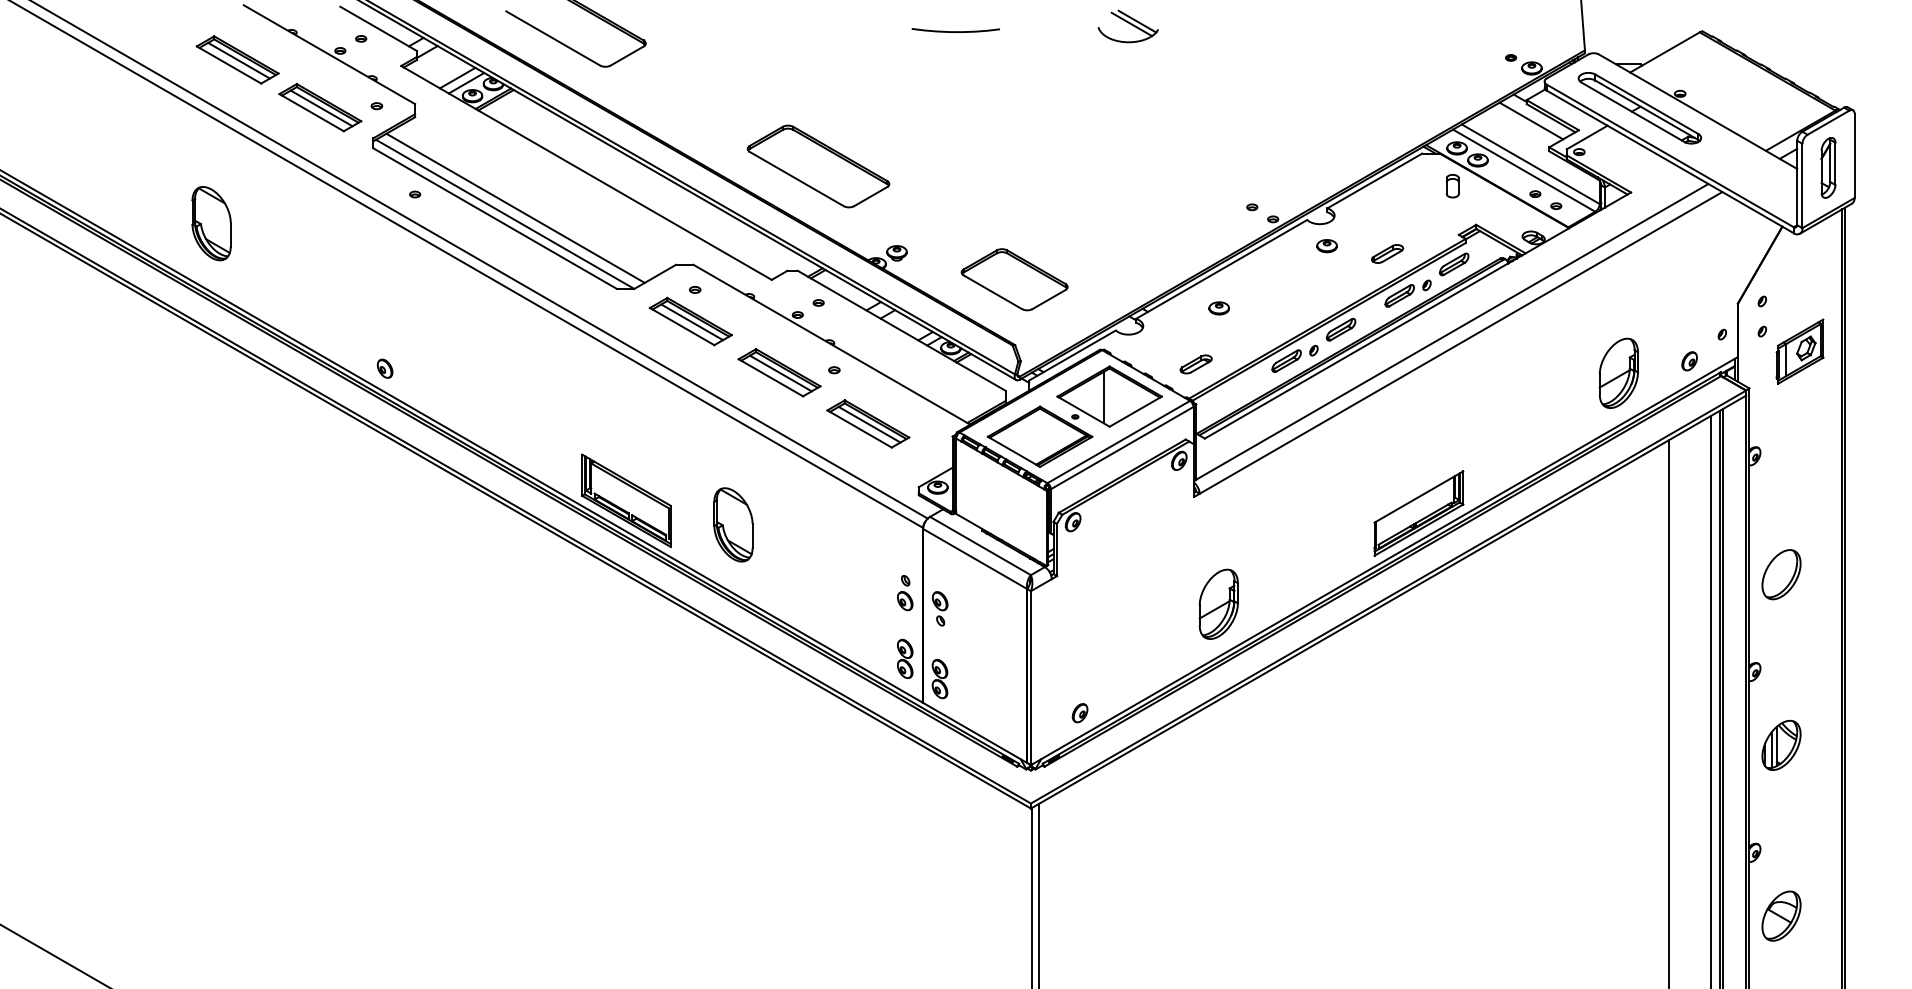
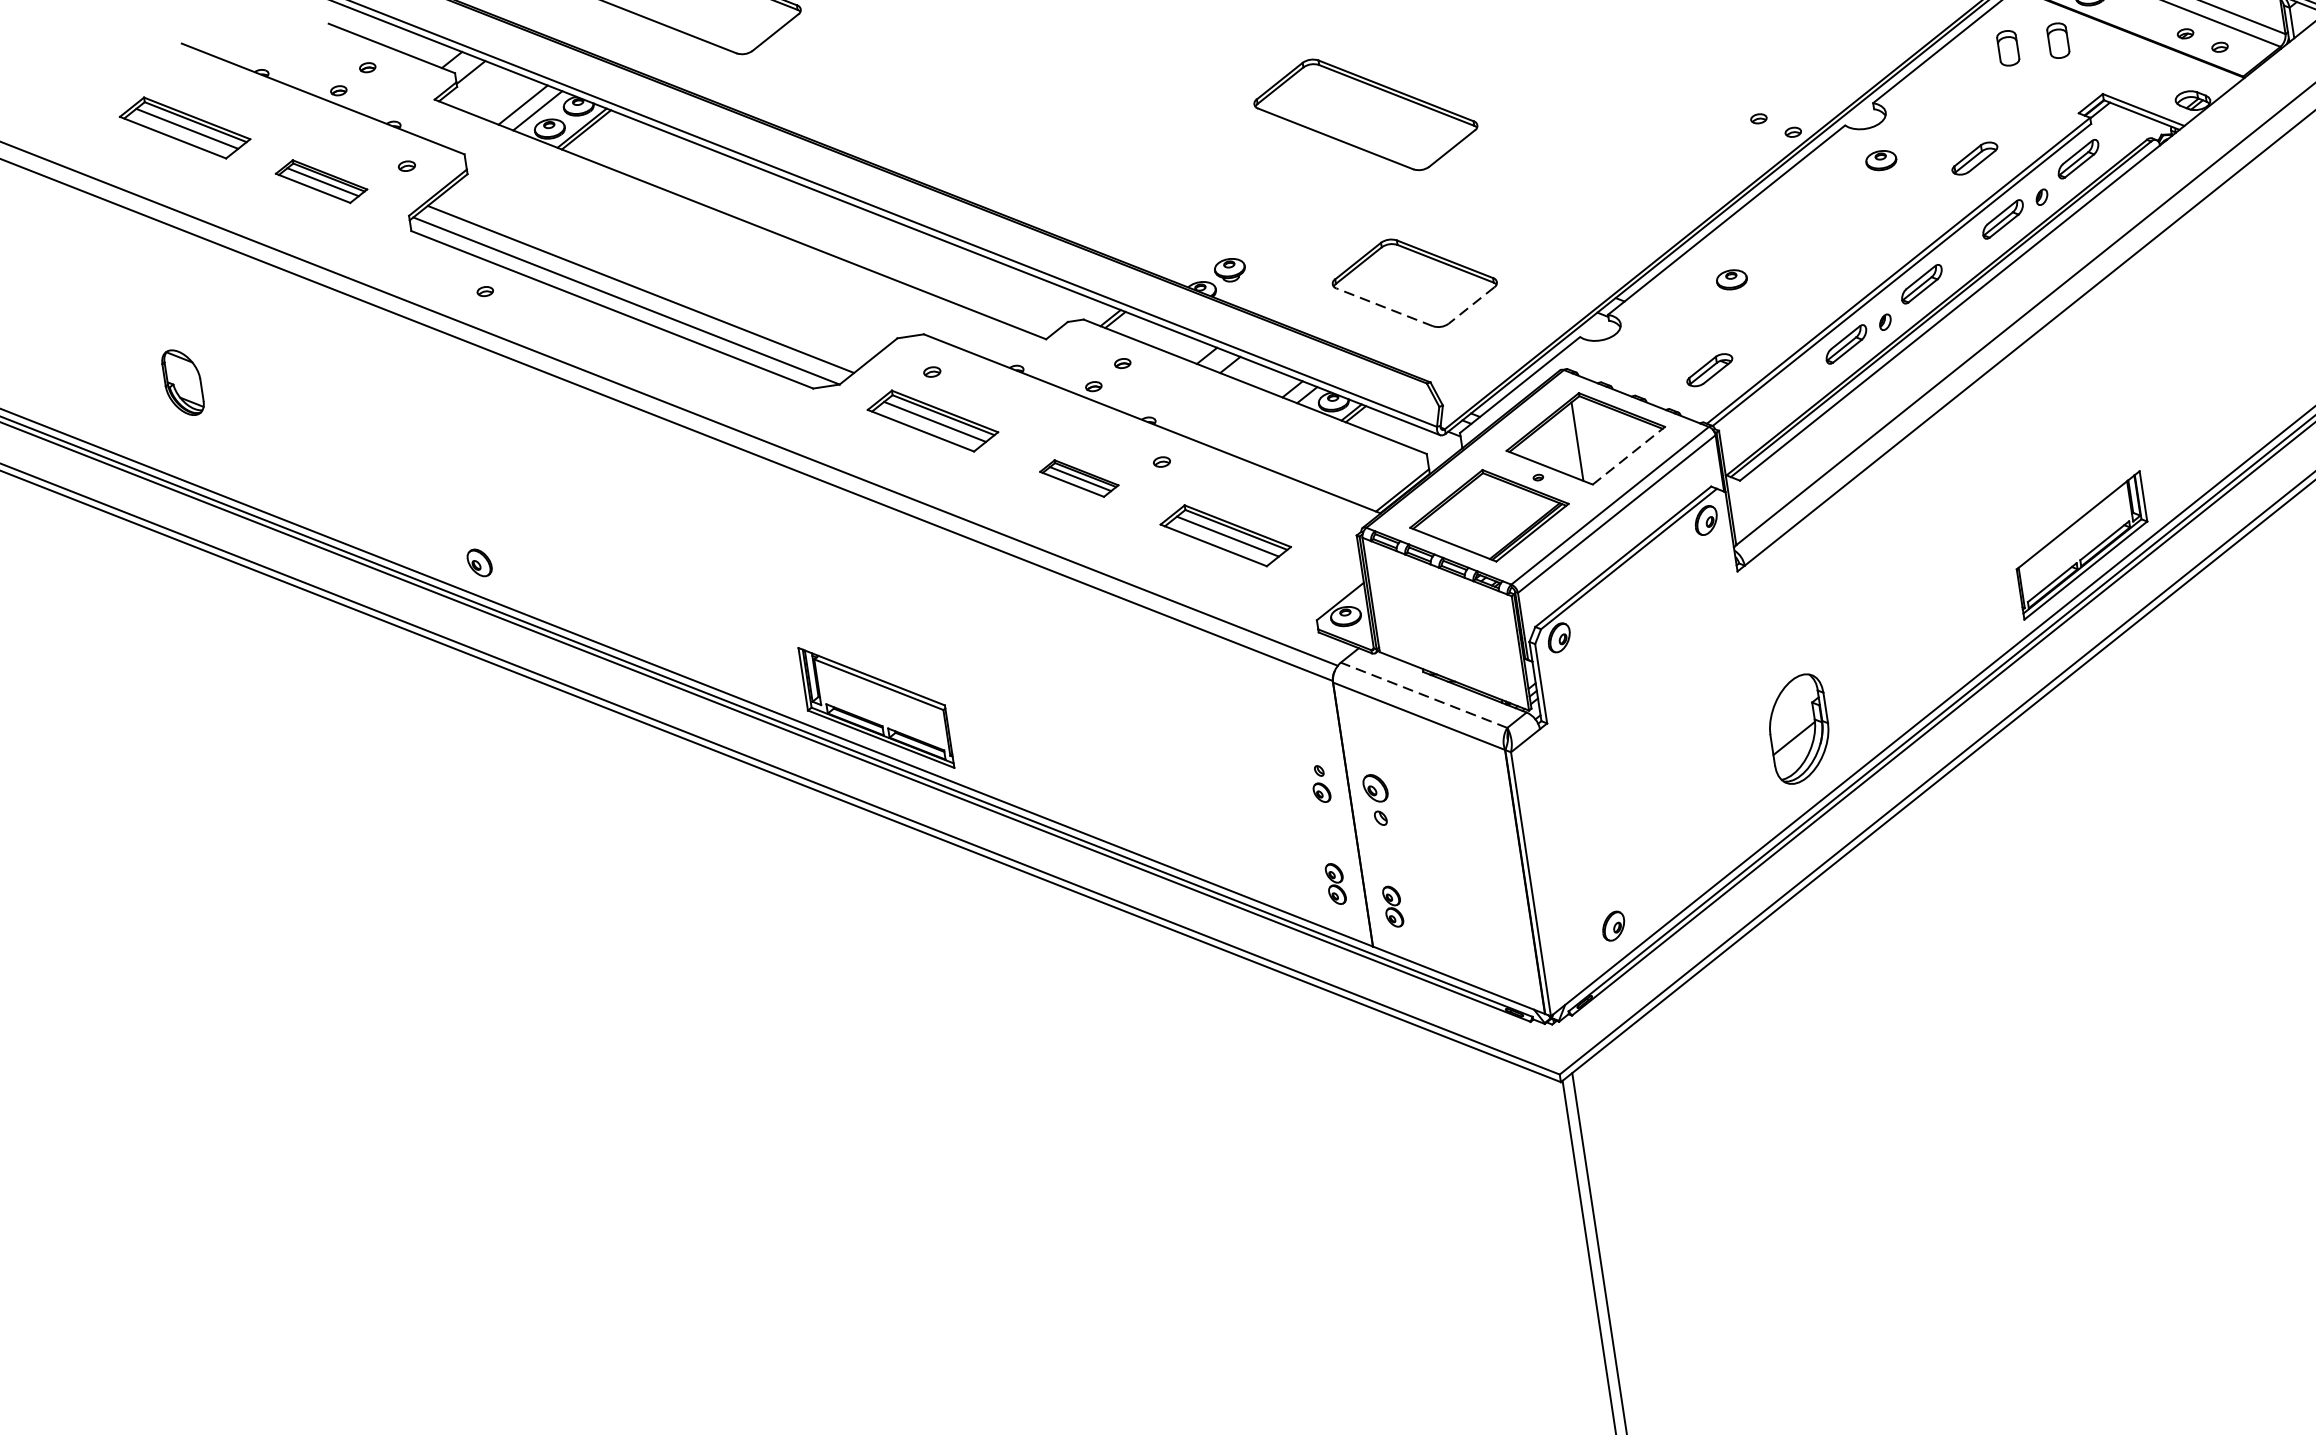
part: (320, 107) -> (321, 181), size x0.7
part: (818, 166) -> (1365, 114), moved
part: (1419, 186) -> (2007, 48), added
part: (211, 223) -> (182, 382), size x0.6
line: (992, 292) -> (1384, 307), solid -> dashed
line: (1048, 299) -> (1470, 305), solid -> dashed
part: (779, 372) -> (1079, 478), size x0.6
line: (1136, 411) -> (1630, 455), solid -> dashed
part: (733, 524) -> (1044, 719), removed
line: (980, 545) -> (1423, 694), solid -> dashed
part: (905, 593) -> (1321, 784), size x0.7
part: (905, 658) -> (1336, 883), size x0.7
part: (939, 679) -> (1392, 907), size x0.7

